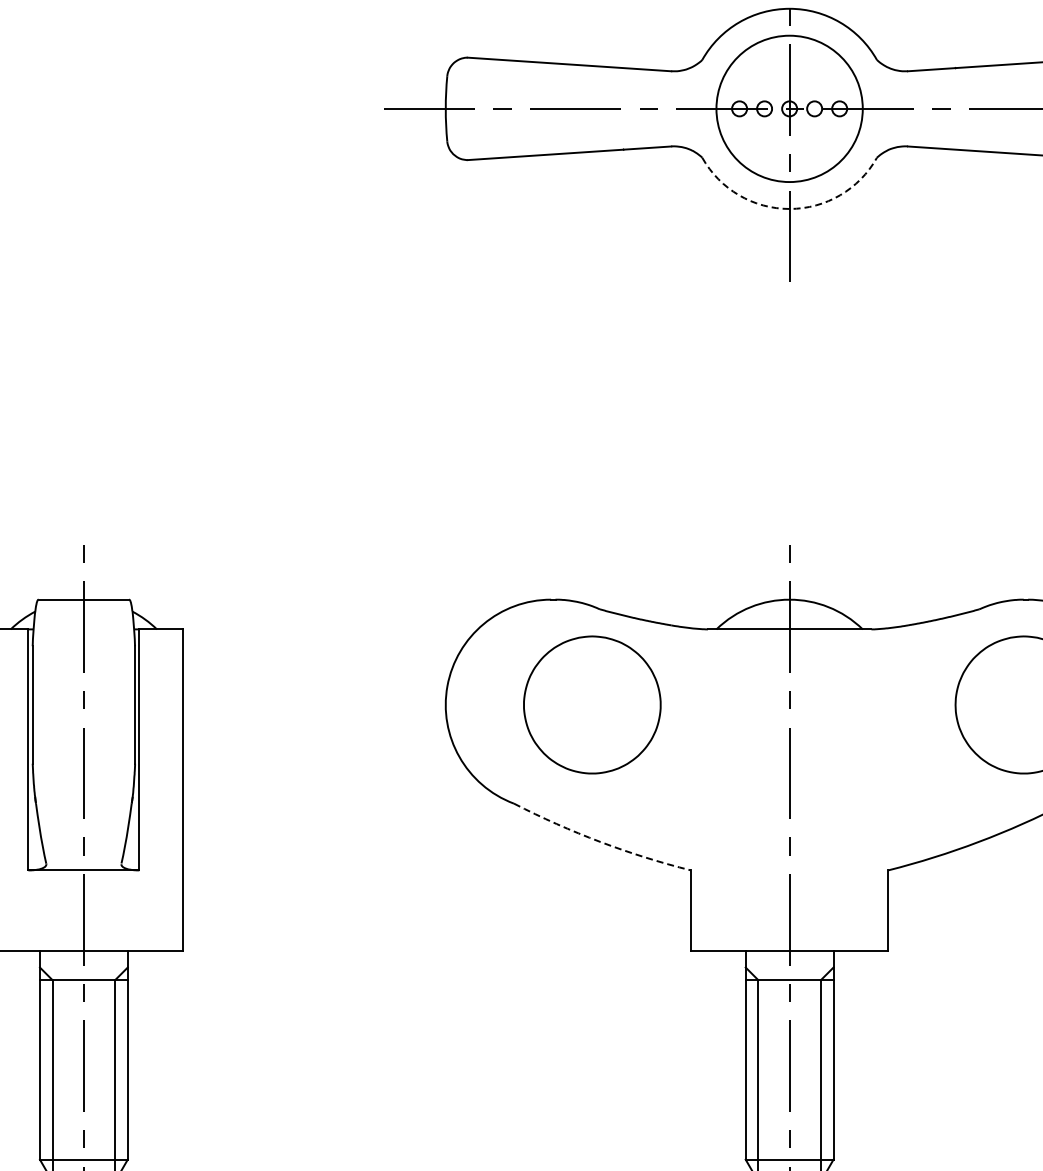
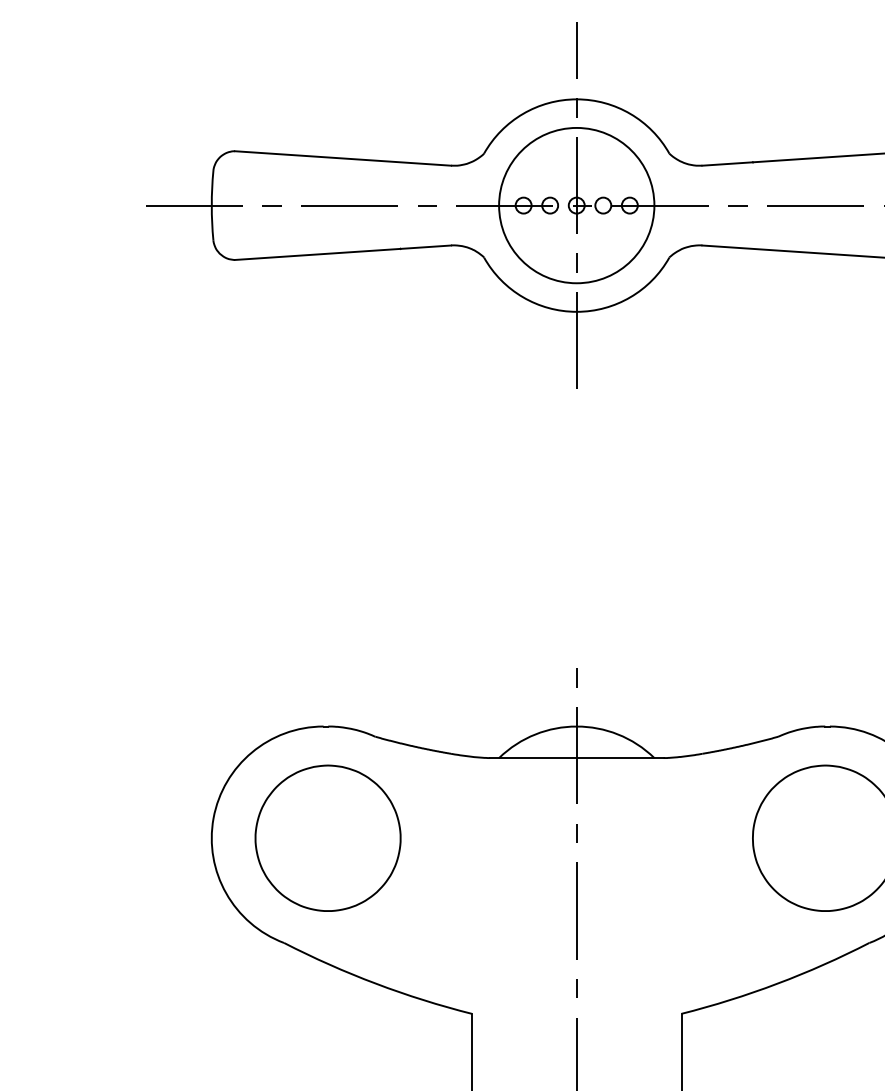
arc: (789, 208) -> (576, 311), dashed -> solid
part: (592, 704) -> (328, 837), moved
arc: (600, 842) -> (376, 984), dashed -> solid

